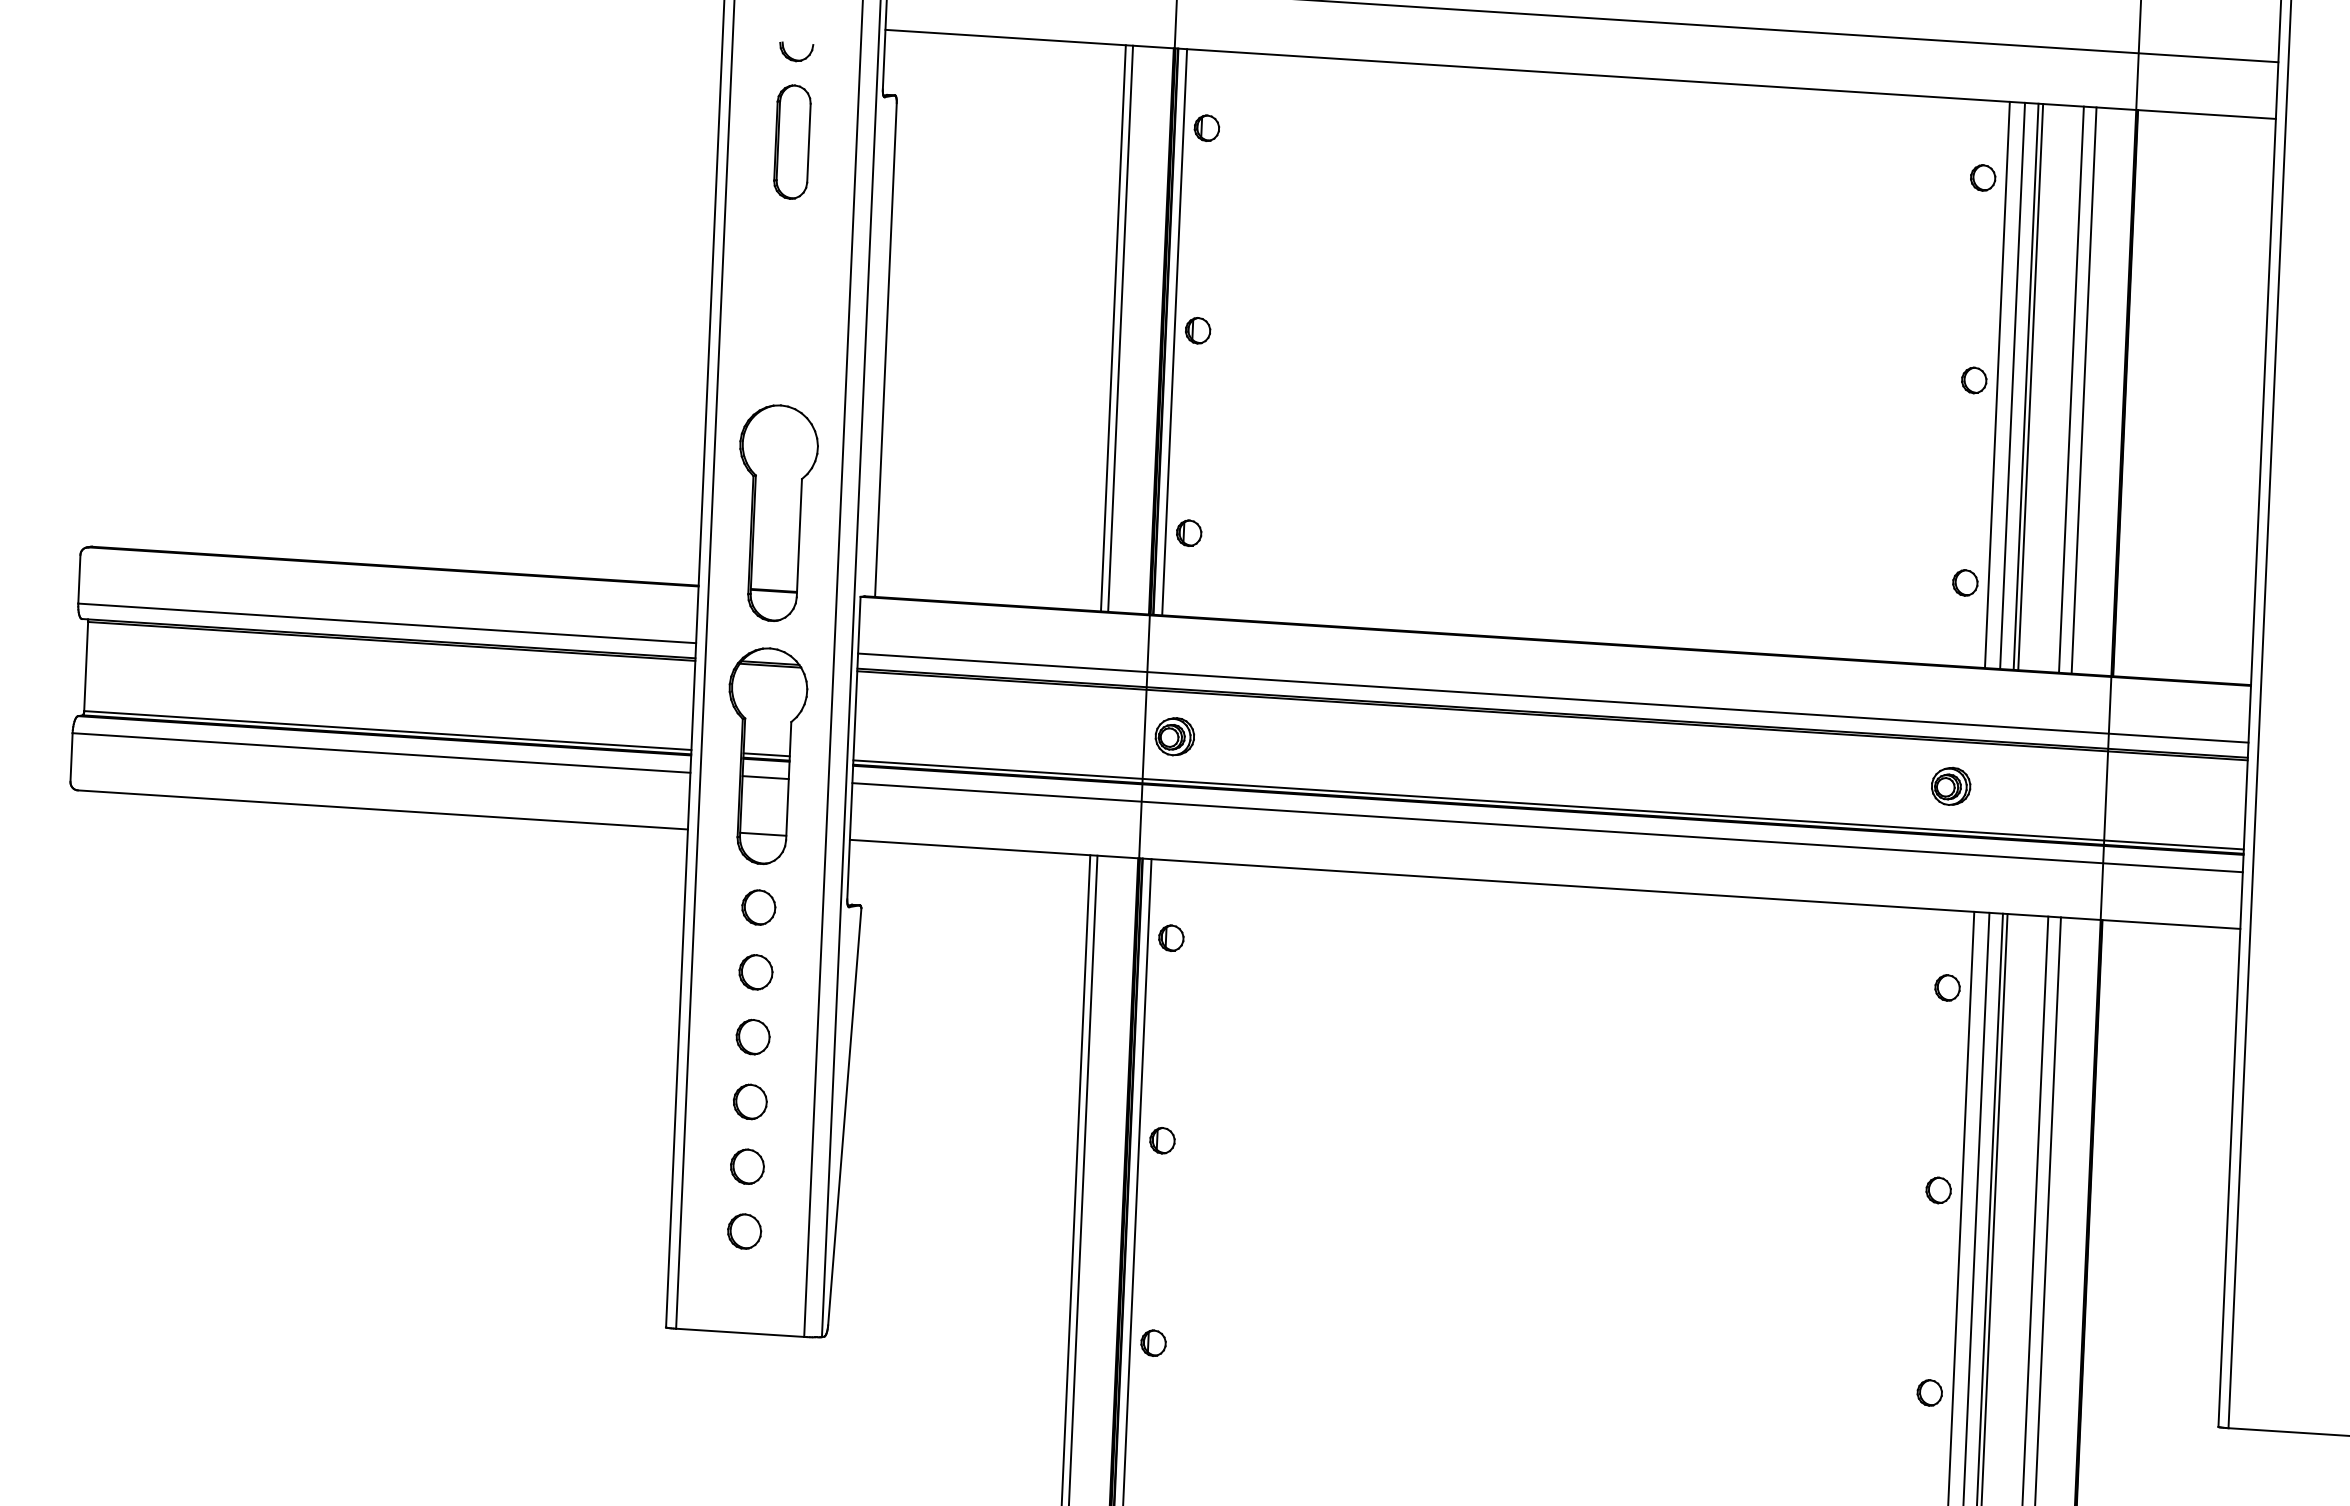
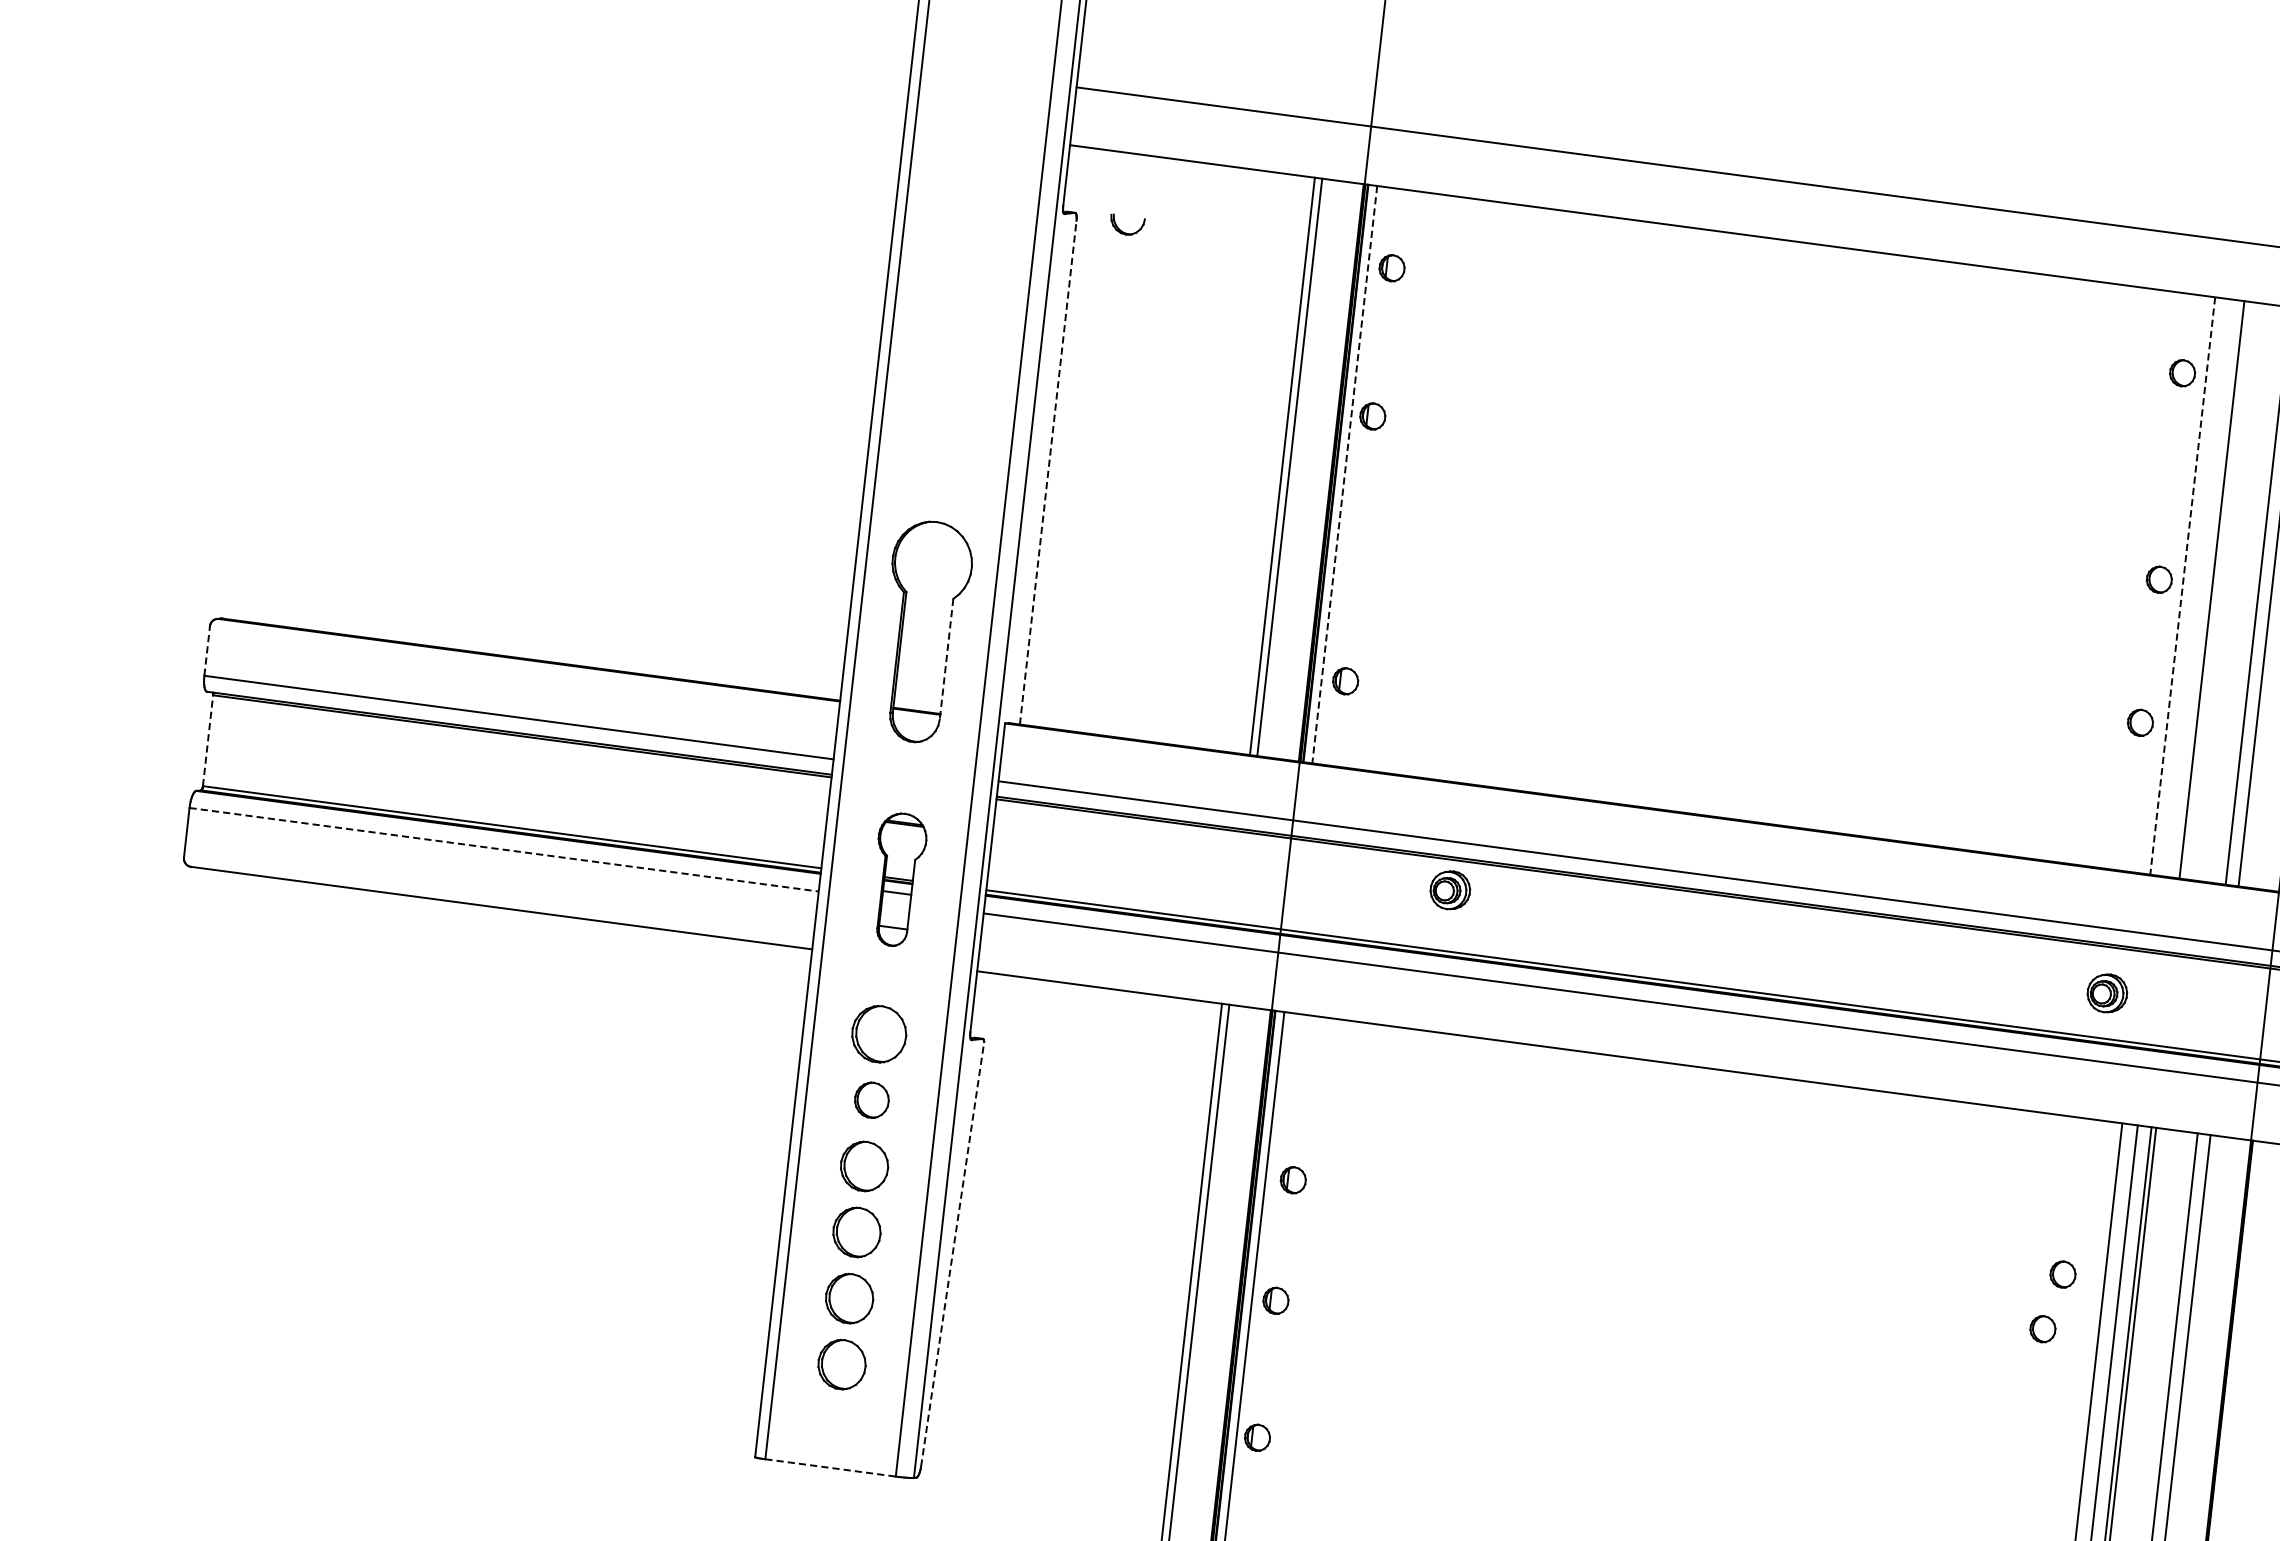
part: (794, 58) -> (1124, 231), moved
part: (792, 141) -> (967, 252), removed
part: (1198, 330) -> (1373, 416), moved
line: (1174, 332) -> (1344, 474), solid -> dashed
line: (885, 349) -> (1047, 472), solid -> dashed
line: (1997, 385) -> (2182, 586), solid -> dashed
line: (2012, 385) -> (2198, 587), removed
line: (2030, 387) -> (2216, 590), removed
line: (799, 538) -> (946, 659), solid -> dashed
line: (79, 578) -> (207, 650), solid -> dashed
part: (1965, 582) -> (2140, 722), moved
line: (86, 666) -> (208, 740), solid -> dashed
part: (1174, 736) -> (1449, 890), moved
line: (381, 752) -> (504, 849), solid -> dashed
part: (768, 755) -> (899, 879), size x0.6
part: (758, 907) -> (878, 1034), size x1.6
part: (1171, 937) -> (1293, 1179), moved
part: (1947, 987) -> (2062, 1274), moved
part: (752, 1036) -> (863, 1165), size x1.4
part: (750, 1101) -> (857, 1231), size x1.4
line: (844, 1116) -> (952, 1253), solid -> dashed
part: (747, 1166) -> (849, 1298), size x1.4
part: (1938, 1190) -> (2042, 1329), moved
part: (744, 1231) -> (842, 1364), size x1.4
line: (740, 1332) -> (830, 1467), solid -> dashed
part: (1153, 1342) -> (1257, 1437), moved

